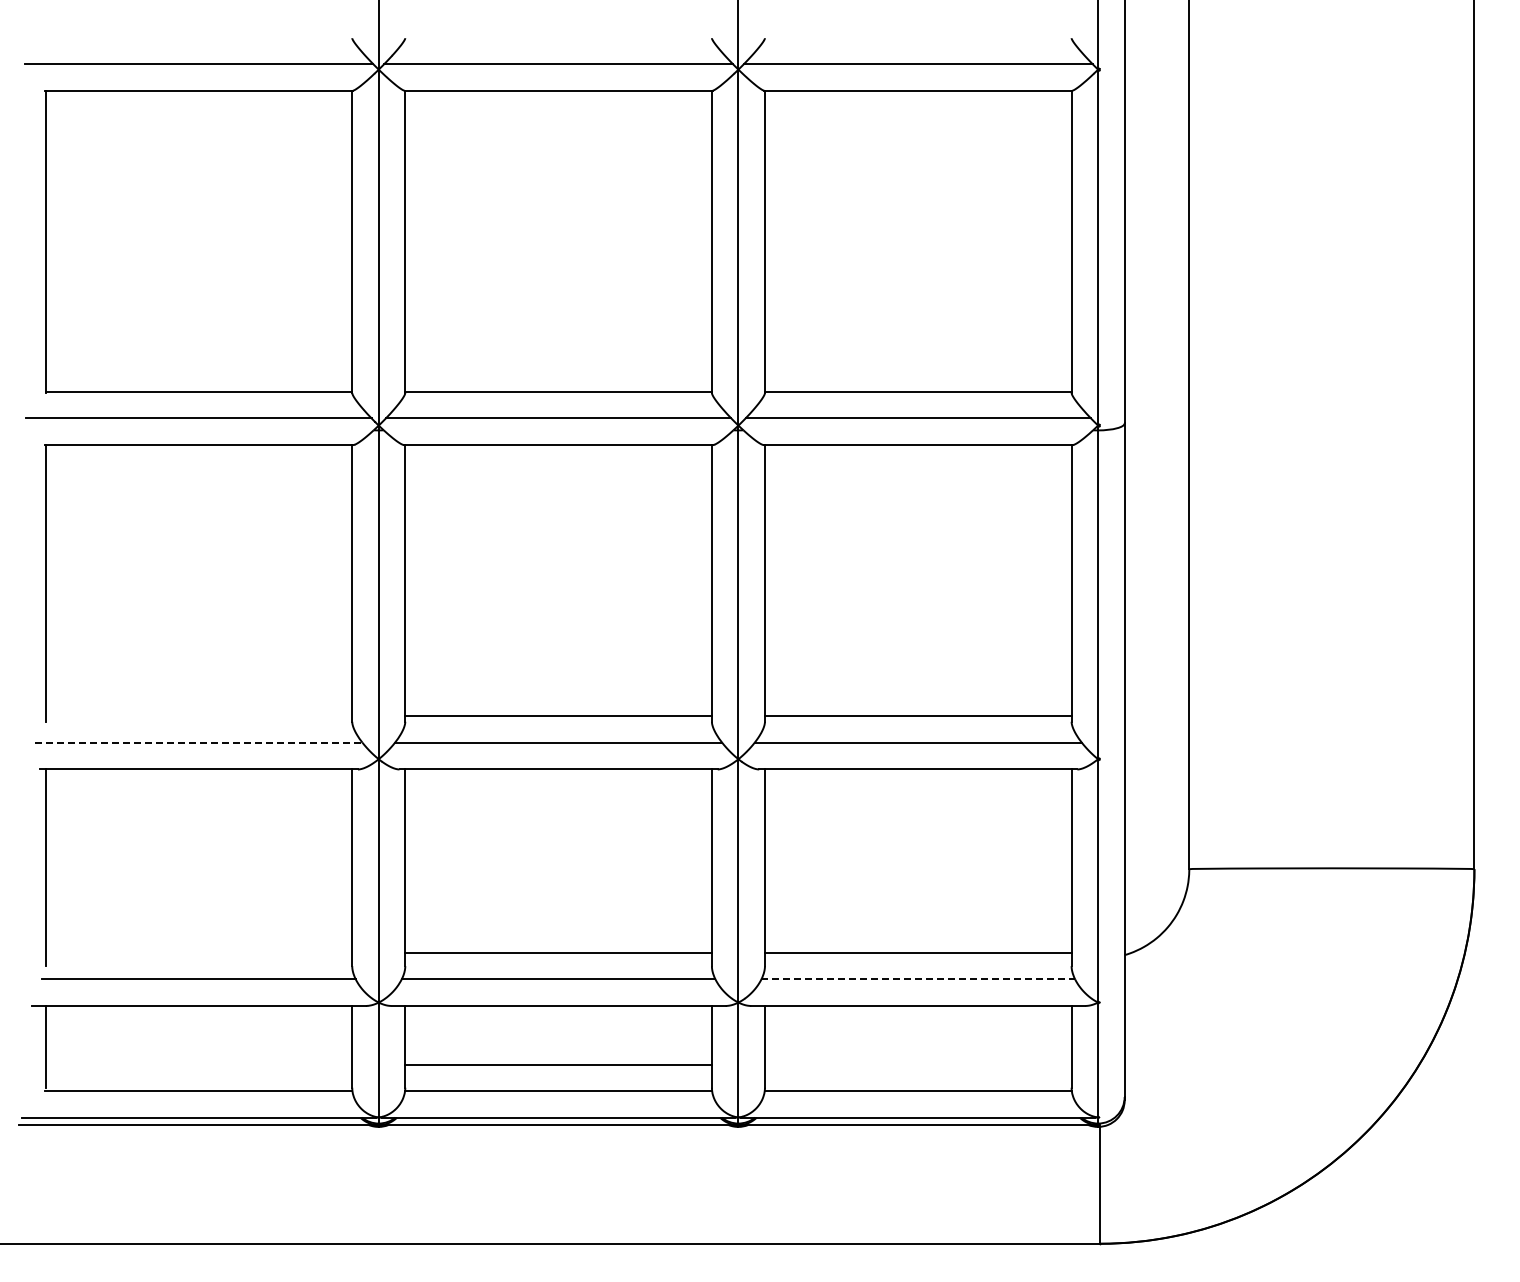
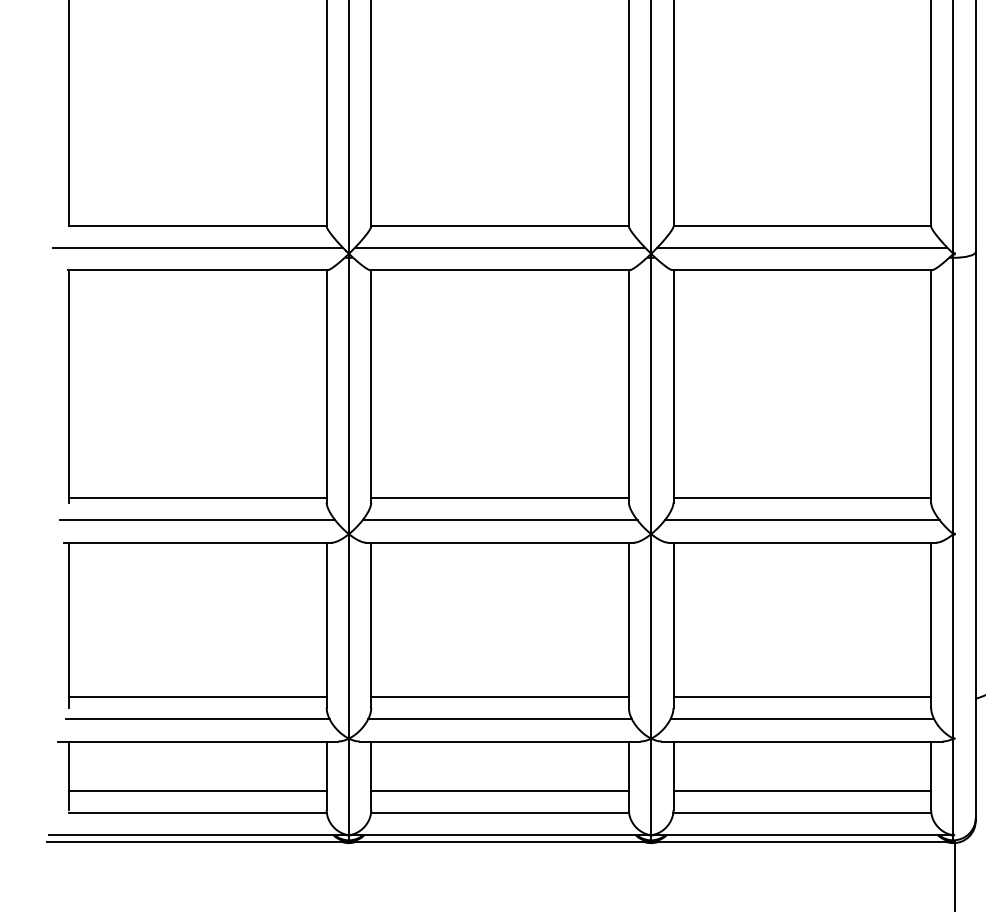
line: (198, 716) -> (197, 498), added
line: (198, 742) -> (197, 520), dashed -> solid
line: (198, 952) -> (197, 696), added
line: (918, 979) -> (802, 719), dashed -> solid
line: (198, 1064) -> (197, 790), added
line: (917, 1064) -> (801, 790), added

